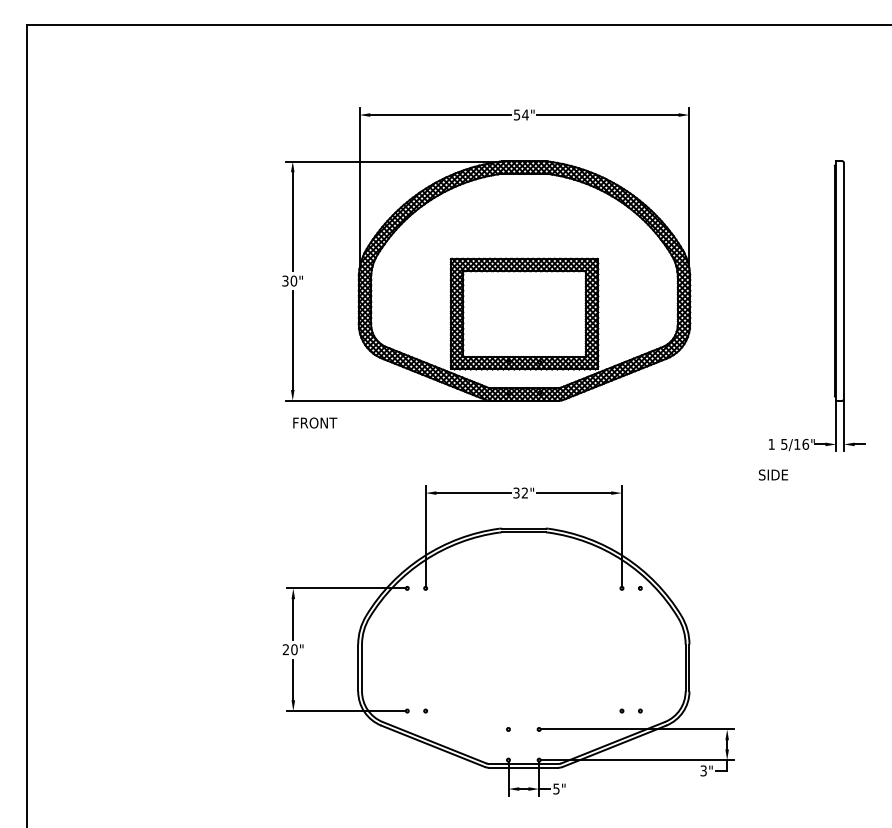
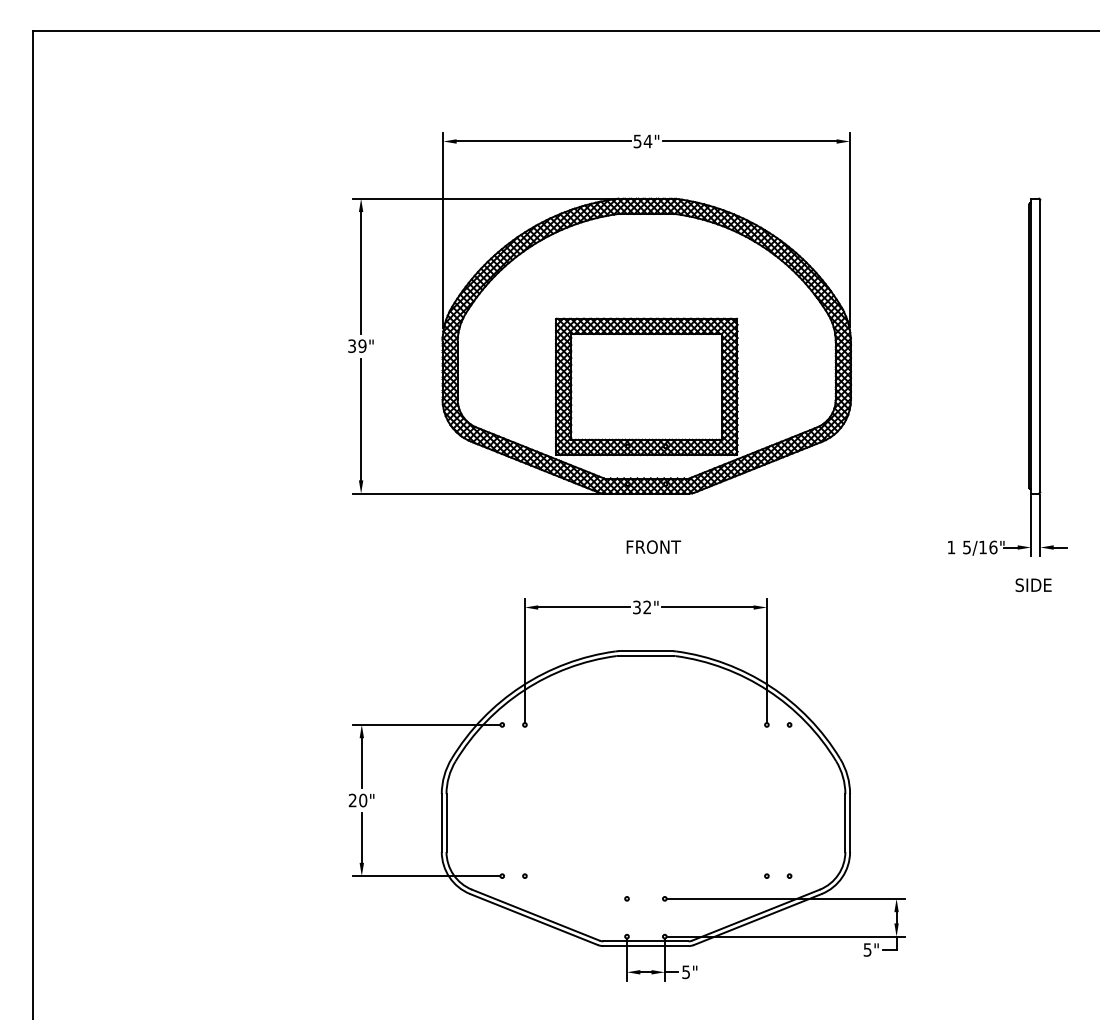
text: (293, 280) -> (362, 345), 30" -> 39"
text: (314, 422) -> (653, 546), moved
text: (773, 475) -> (1033, 585), moved
text: (703, 770) -> (867, 949), 3" -> 5"

